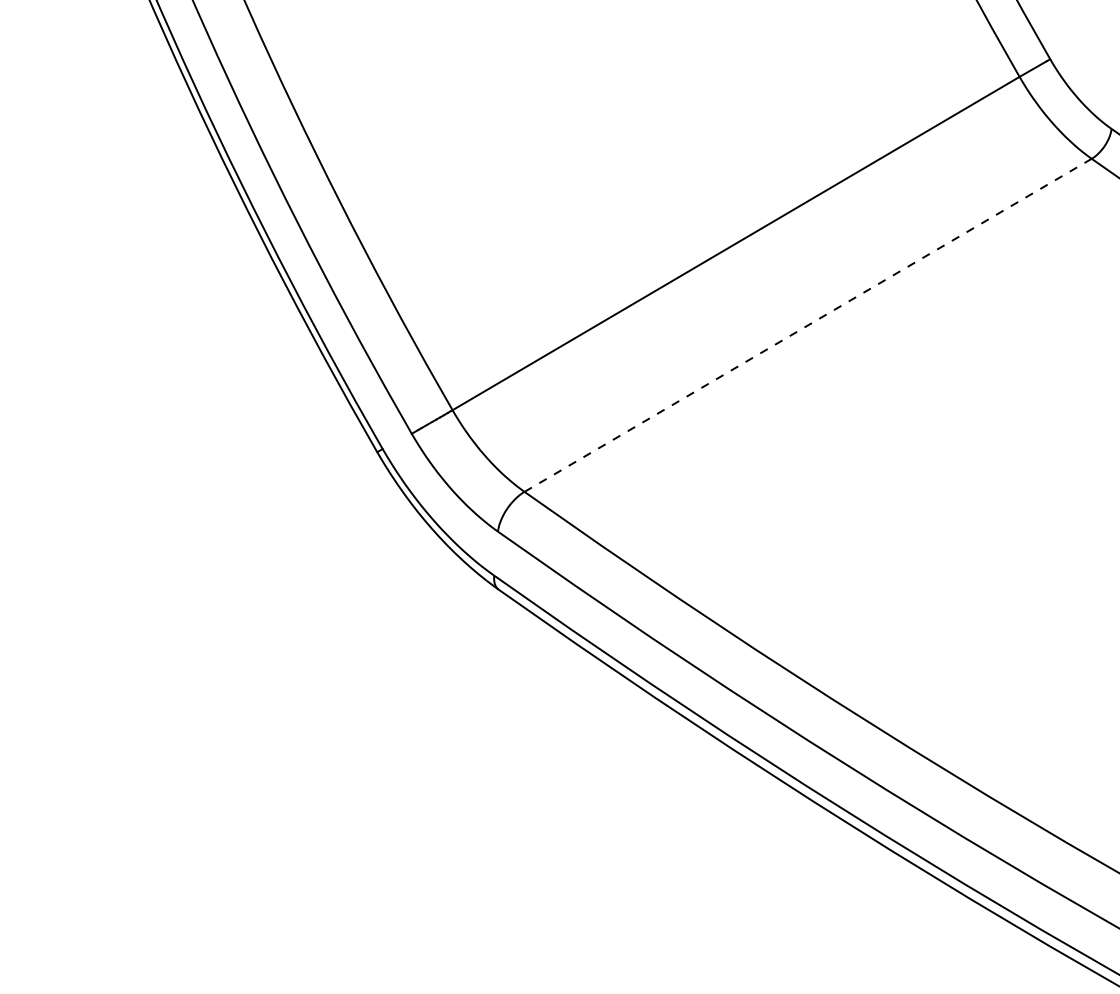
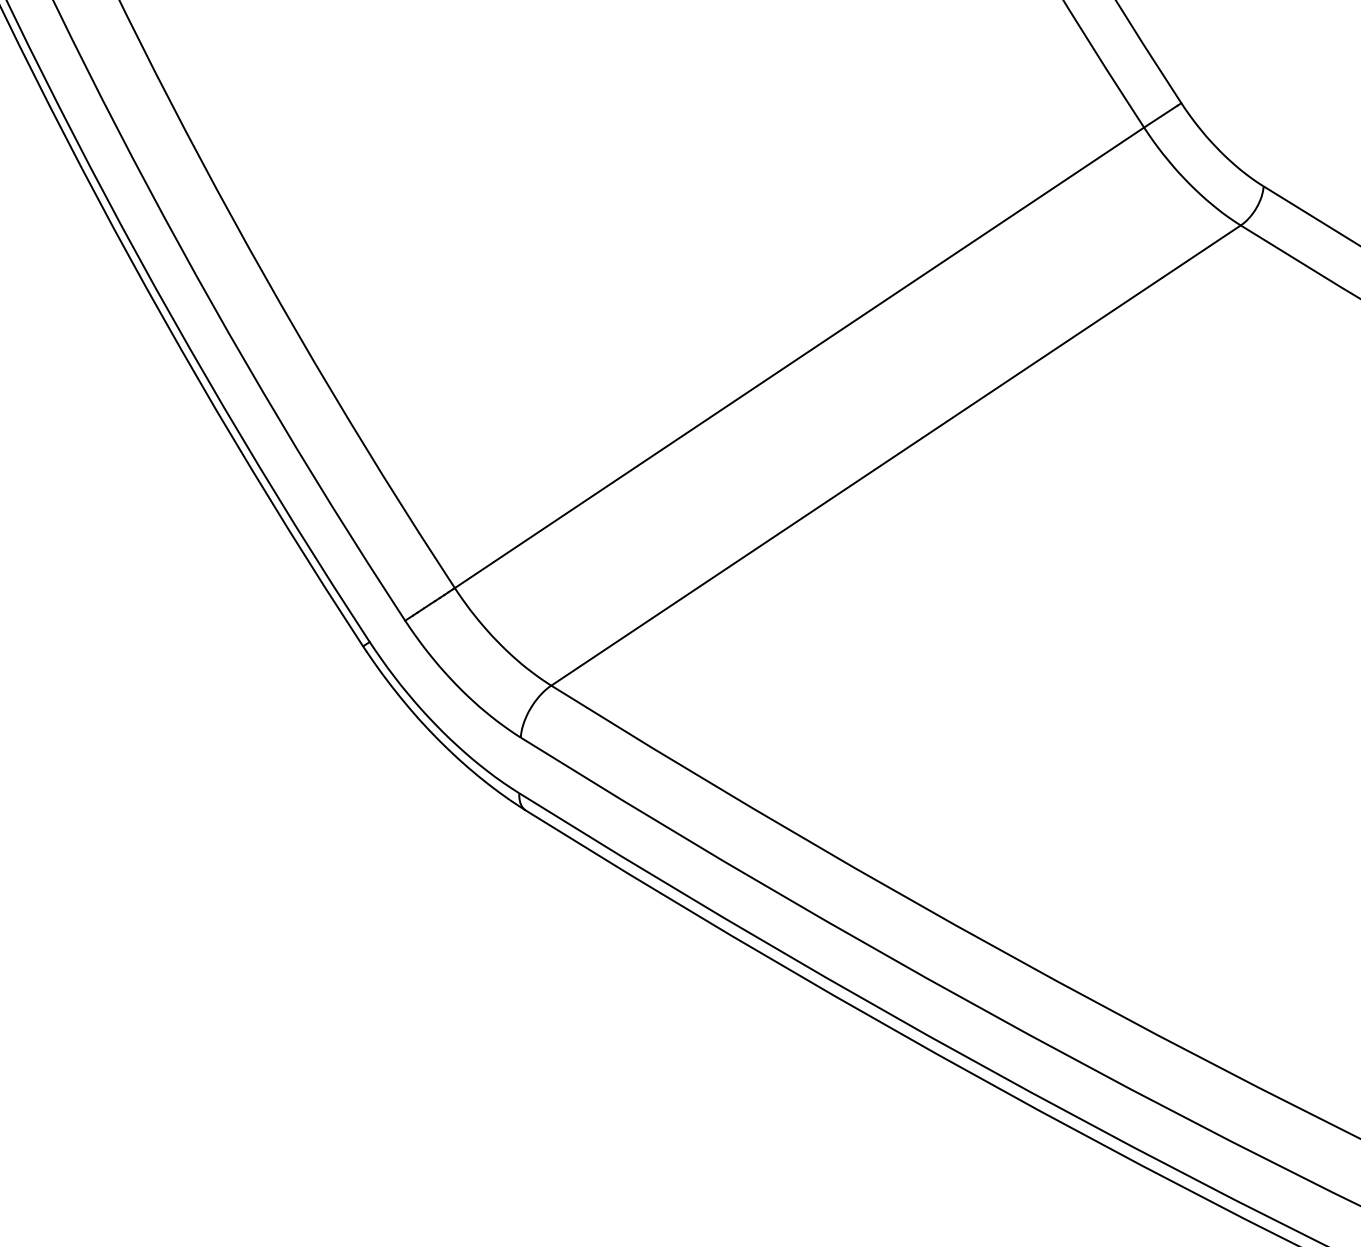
line: (808, 325) -> (896, 455), dashed -> solid

